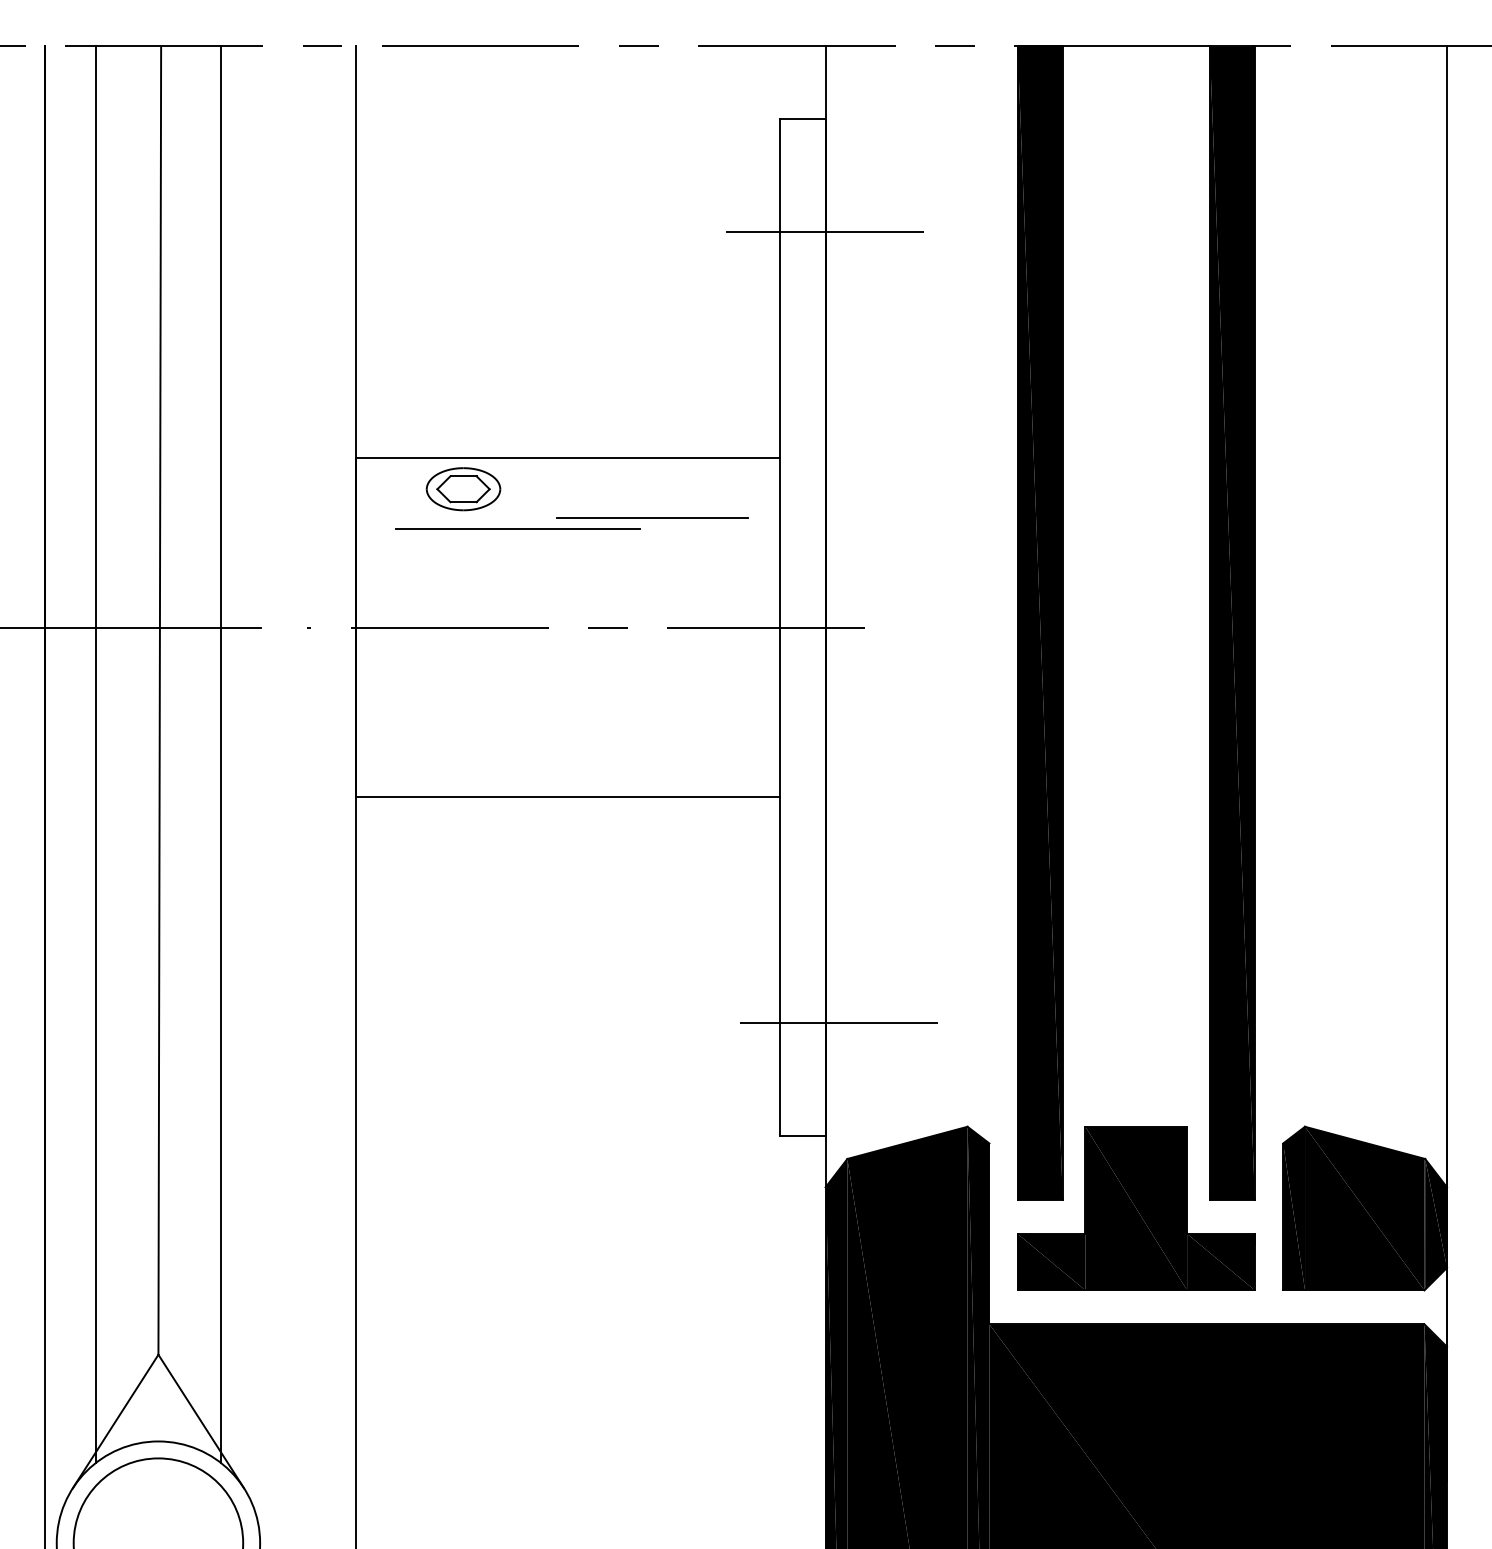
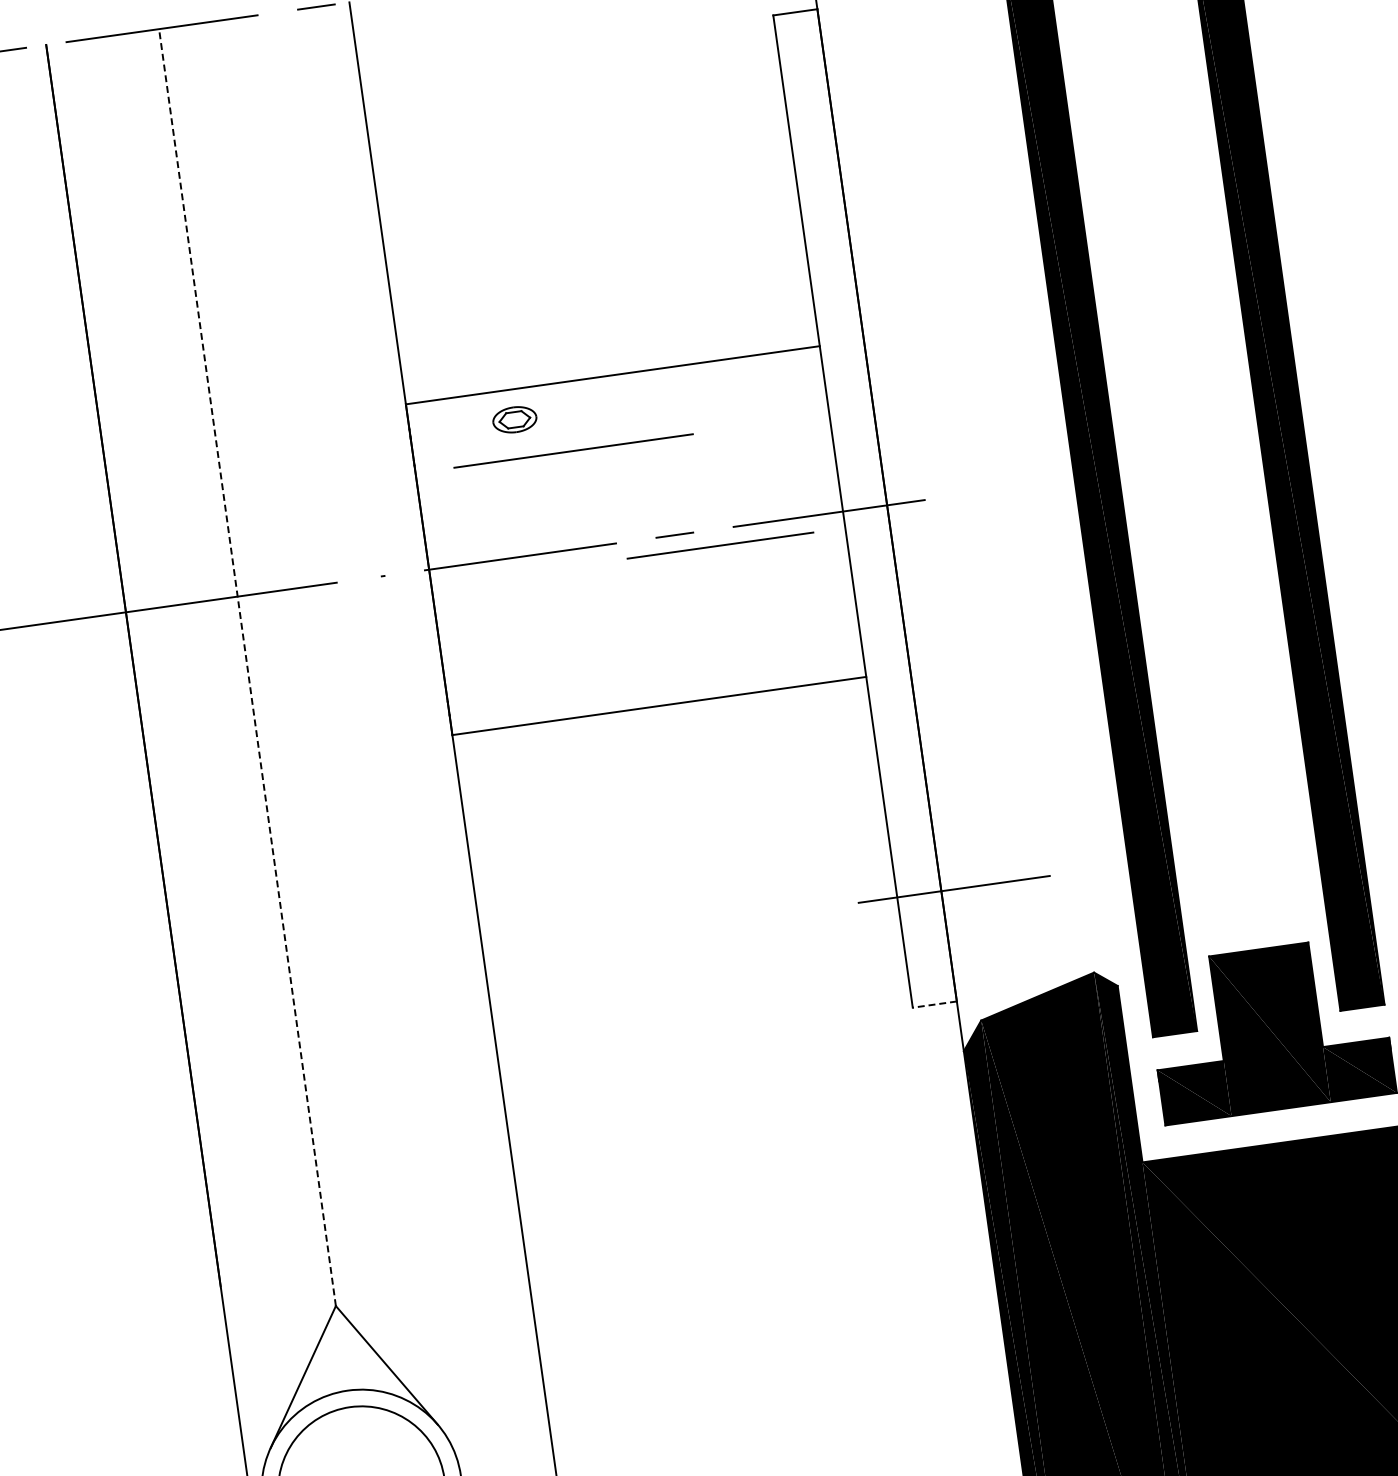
line: (814, 232) -> (822, 121), removed
part: (463, 489) -> (514, 419), size x0.6
line: (652, 517) -> (720, 545), moved
line: (159, 700) -> (247, 667), solid -> dashed
line: (96, 754) -> (193, 728), removed
line: (220, 754) -> (314, 711), removed
line: (802, 1136) -> (934, 1004), solid -> dashed

